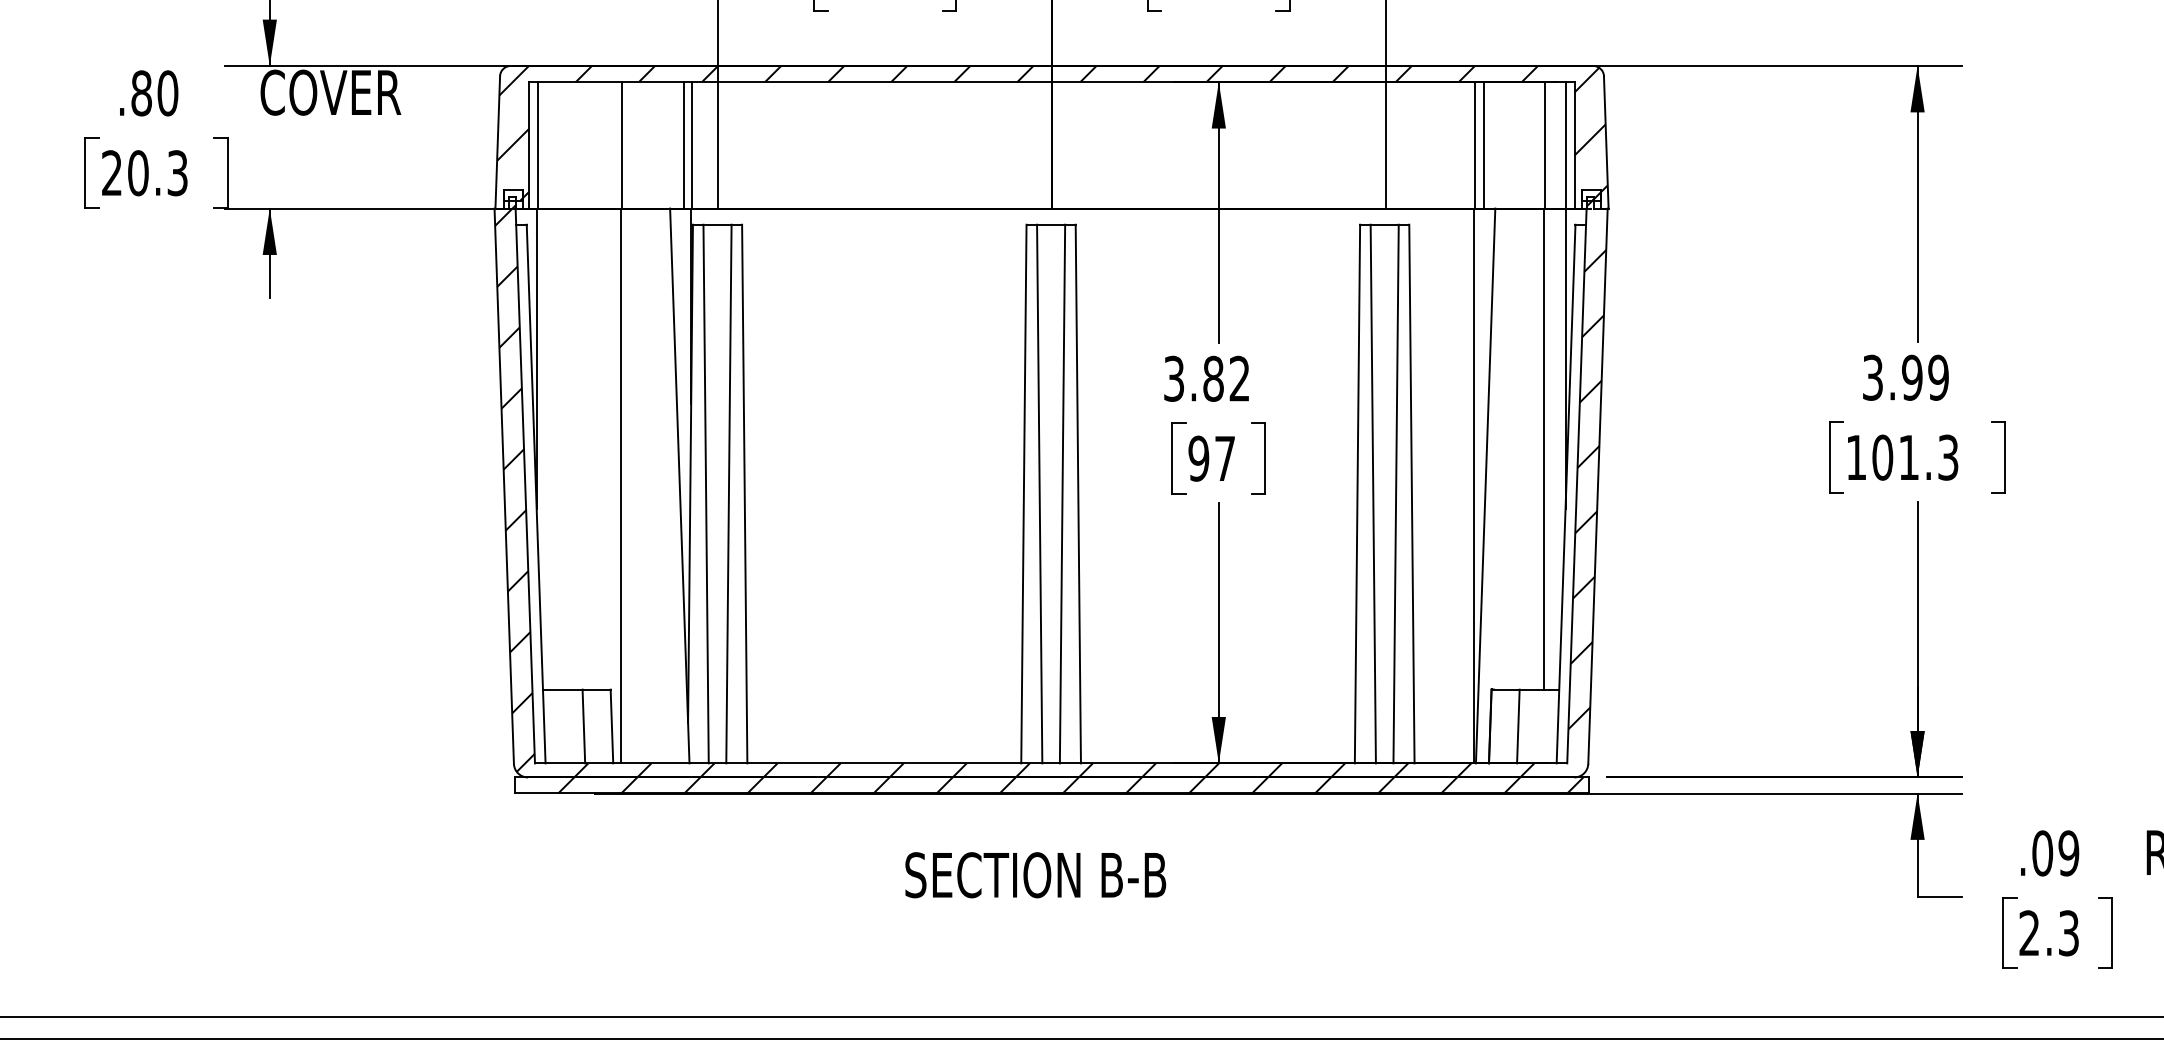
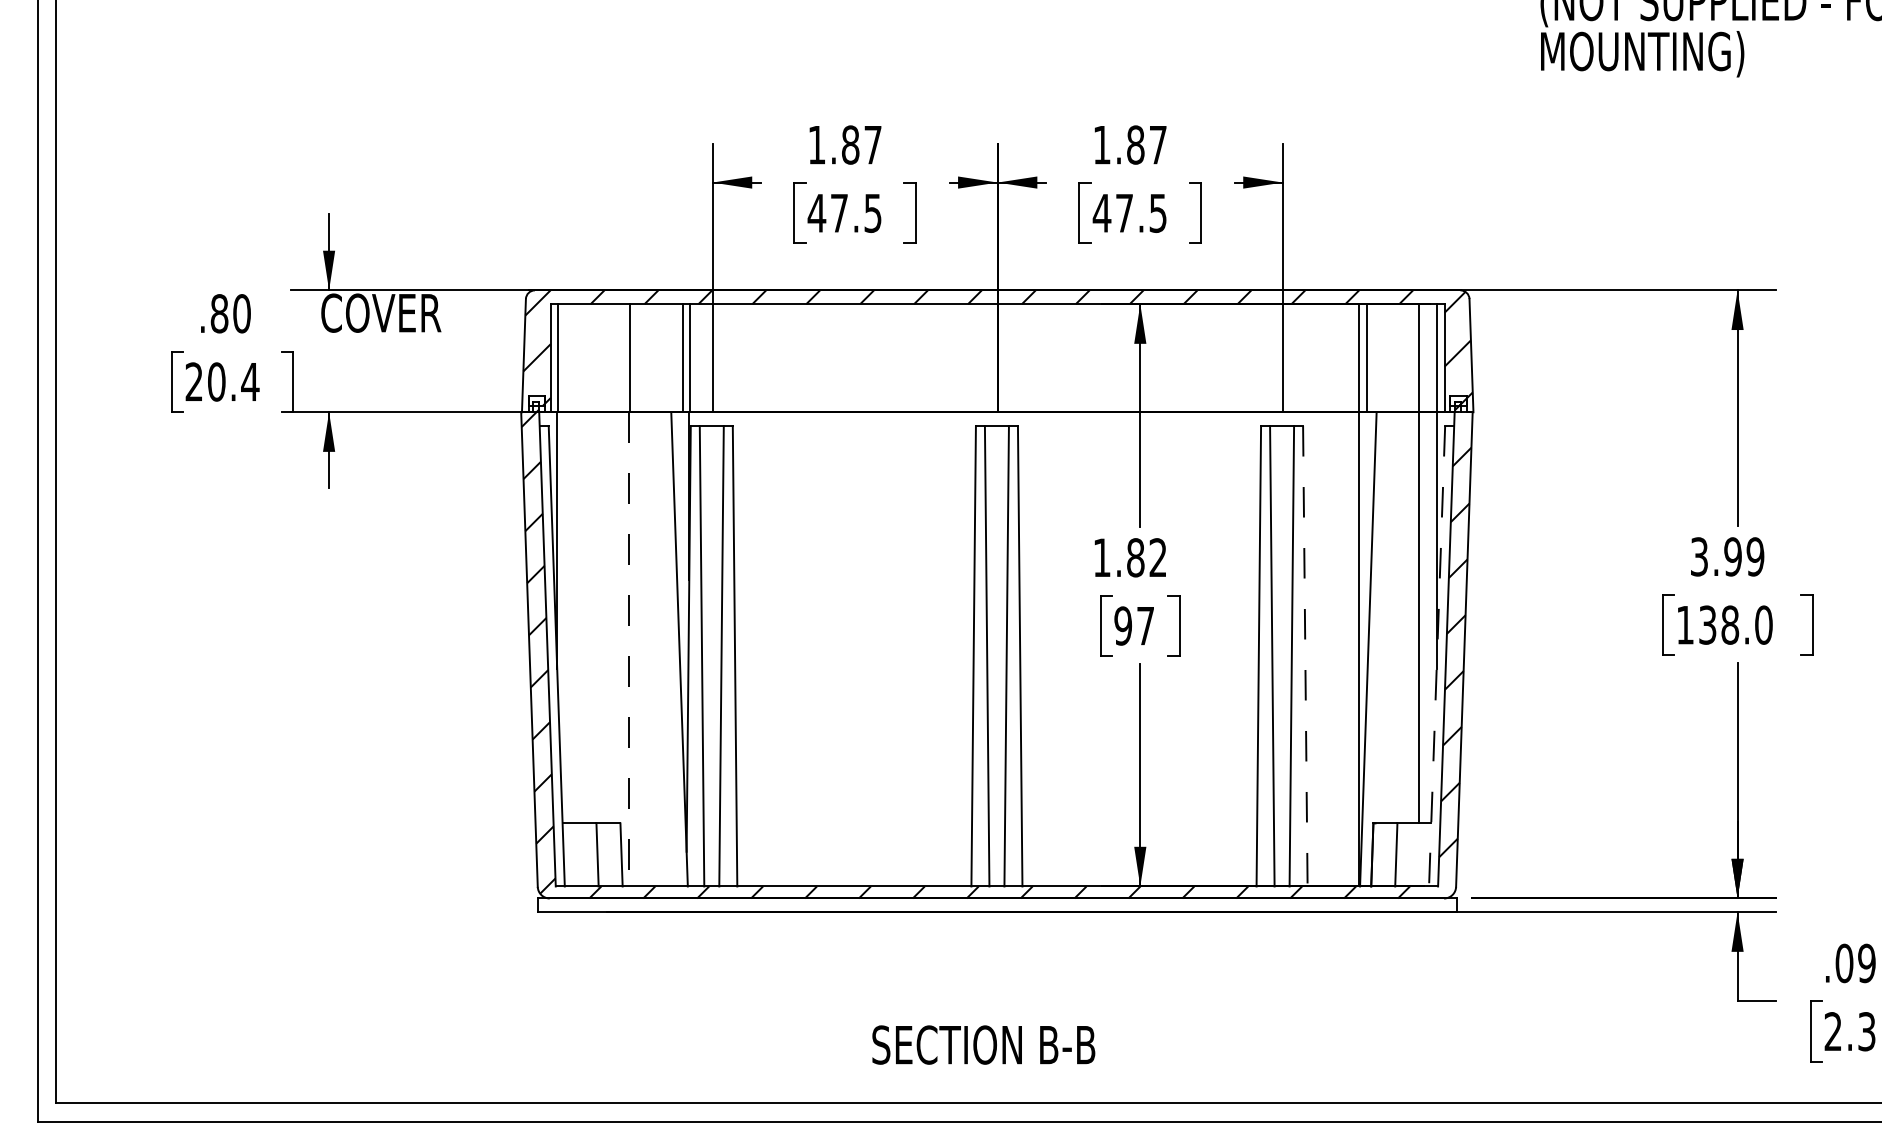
text: (177, 172) -> (250, 381), 20.3 -> 20.4
text: (1173, 378) -> (1101, 557), 3.82 -> 1.82
text: (1915, 456) -> (1735, 624), 101.3 -> 138.0
line: (621, 486) -> (629, 649), solid -> dashed
line: (1412, 494) -> (1305, 656), solid -> dashed
line: (1566, 494) -> (1437, 656), solid -> dashed
hatch: (1070, 785) -> (1013, 905), removed
text: (1035, 874) -> (983, 1044), moved

